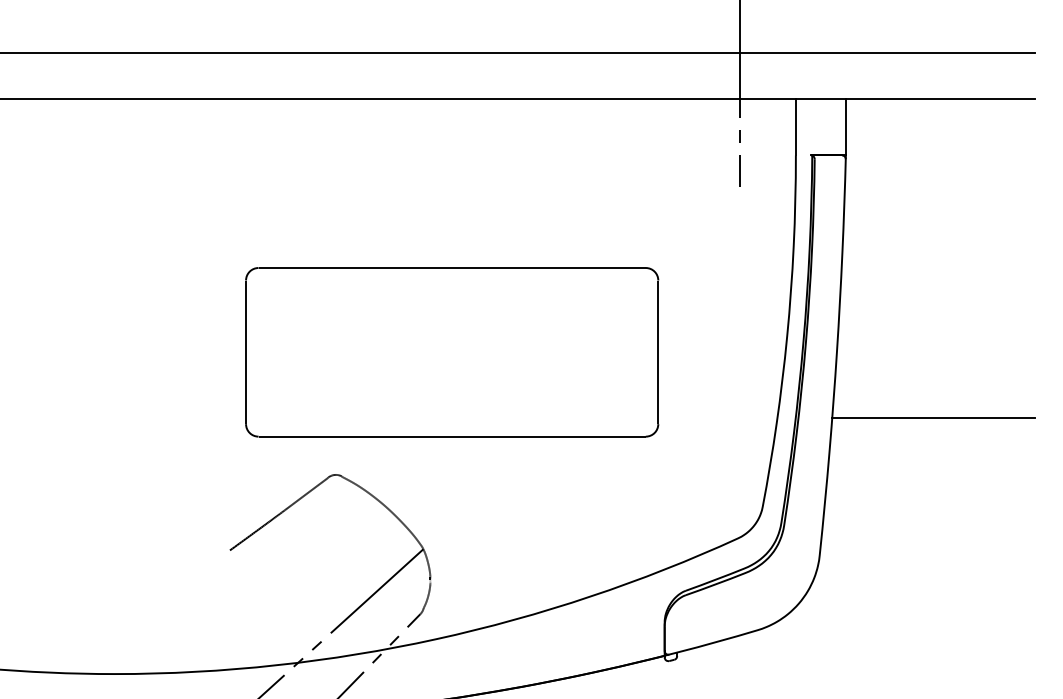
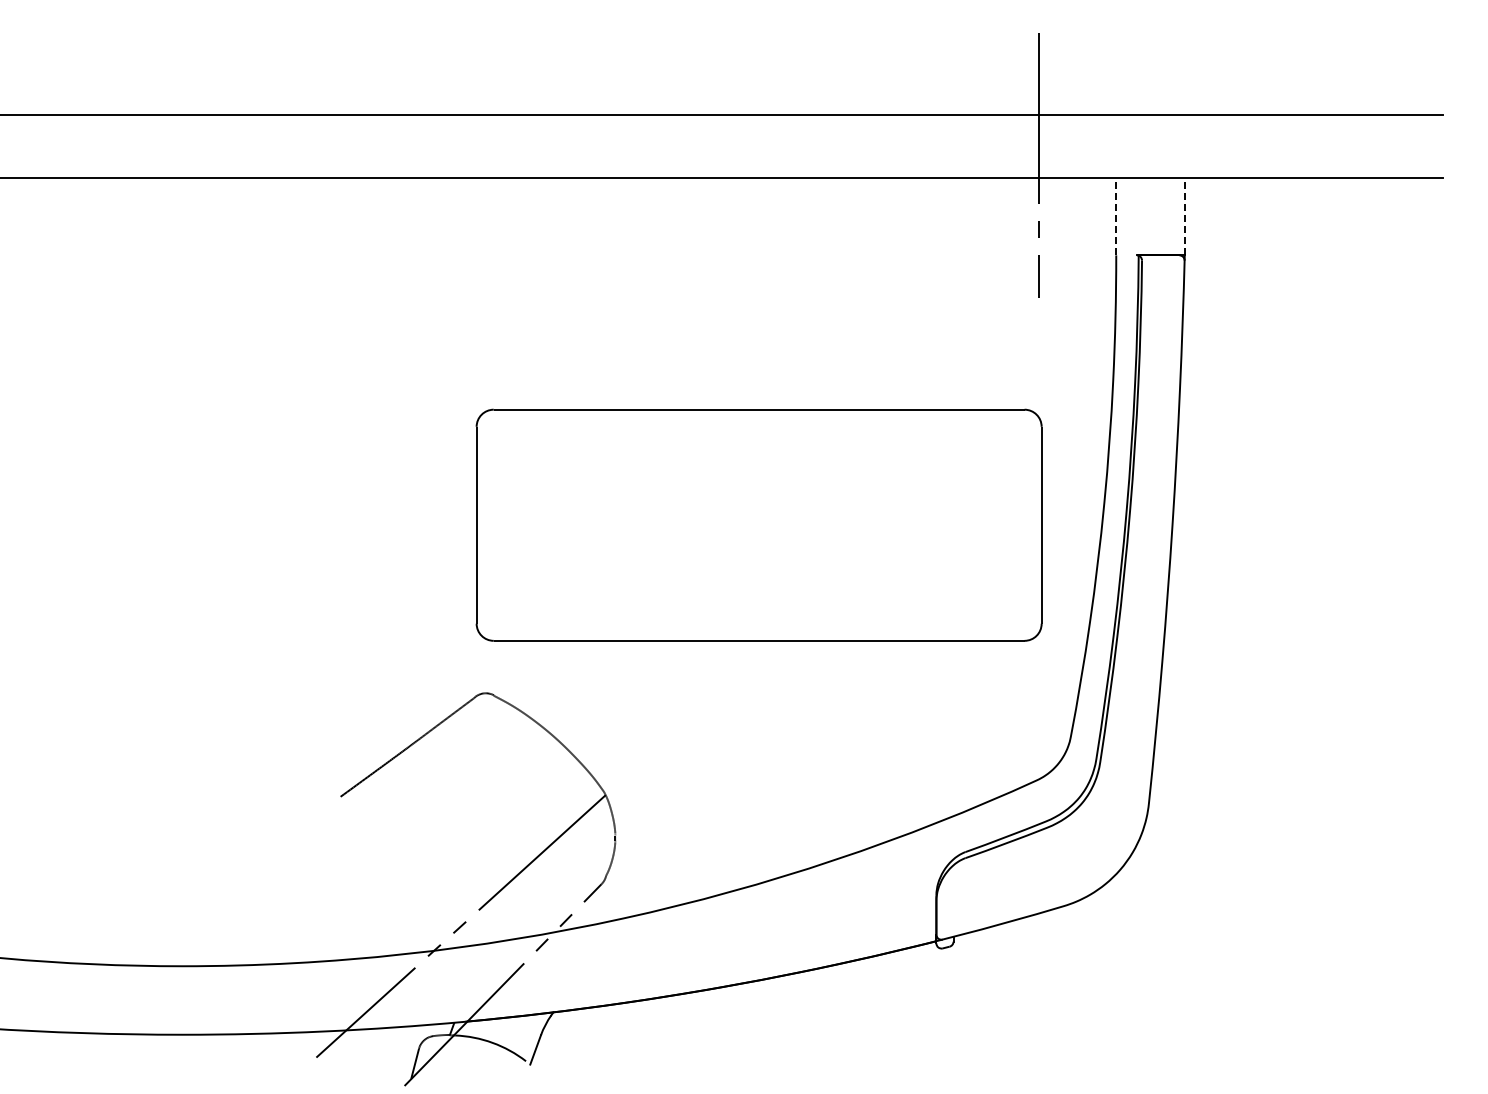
line: (796, 127) -> (1116, 216), solid -> dashed
line: (845, 127) -> (1184, 216), solid -> dashed
part: (451, 351) -> (758, 524), moved
line: (933, 418) -> (1304, 615), removed

